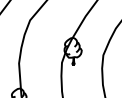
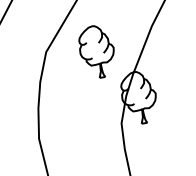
part: (55, 24) -> (96, 51), added

